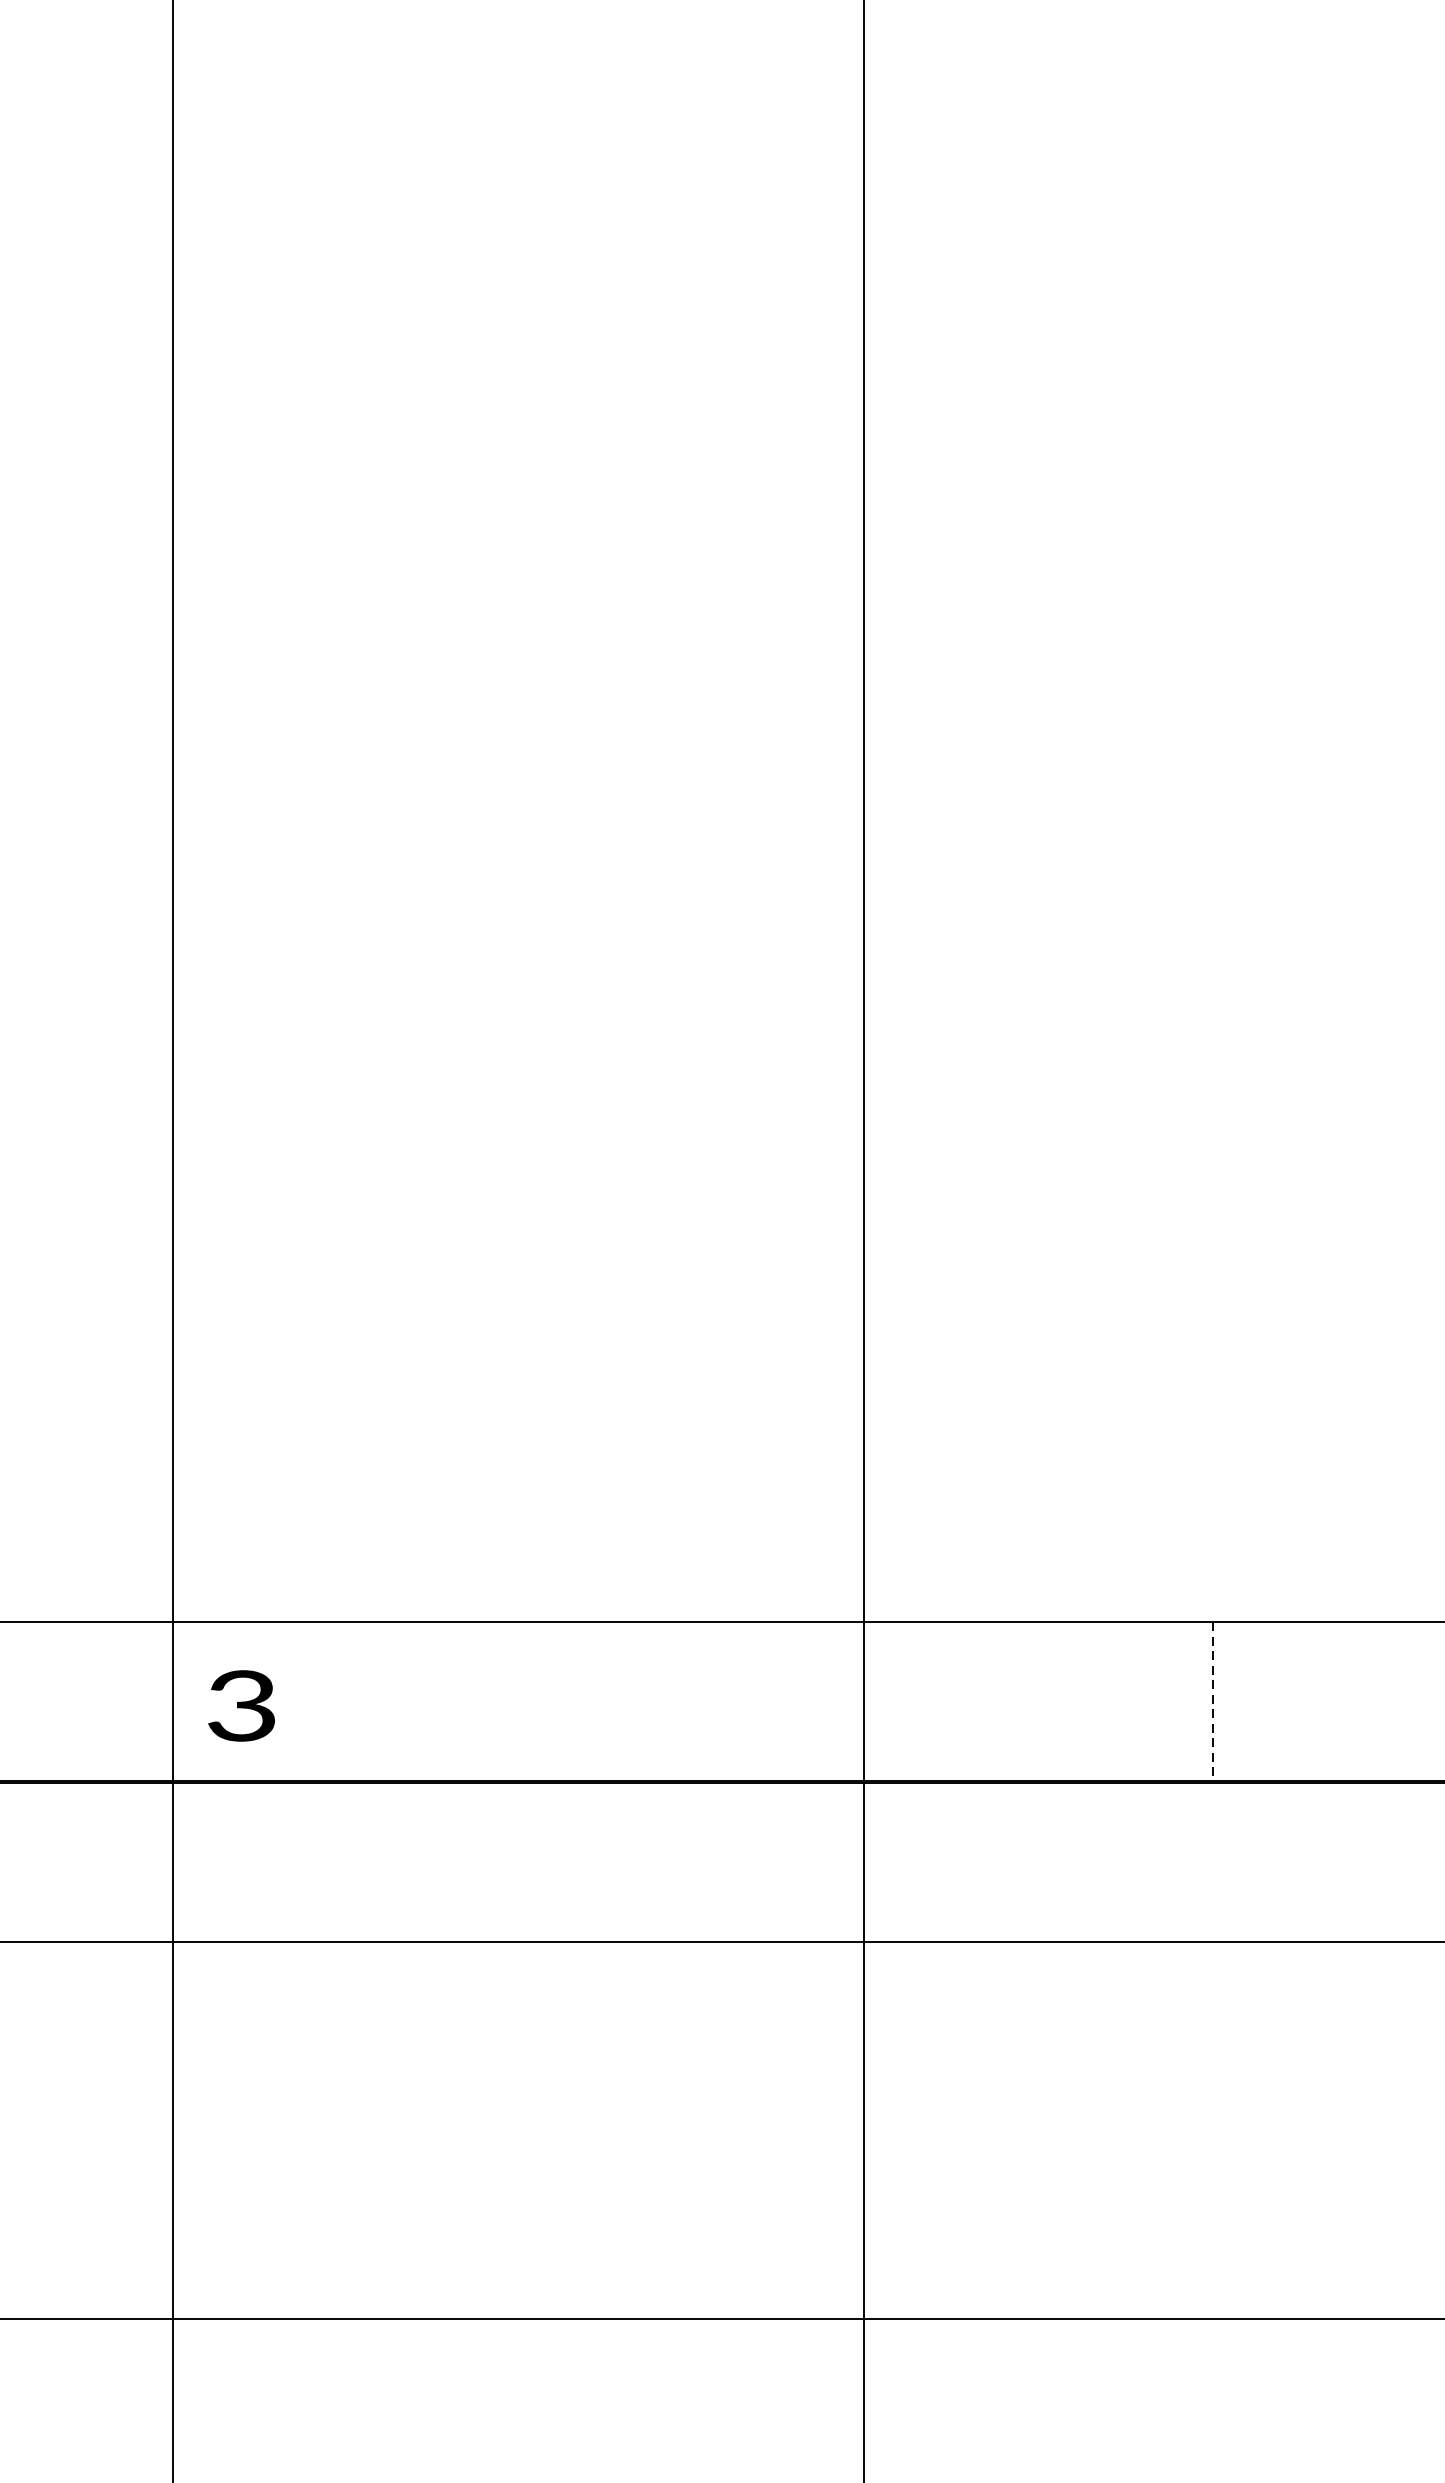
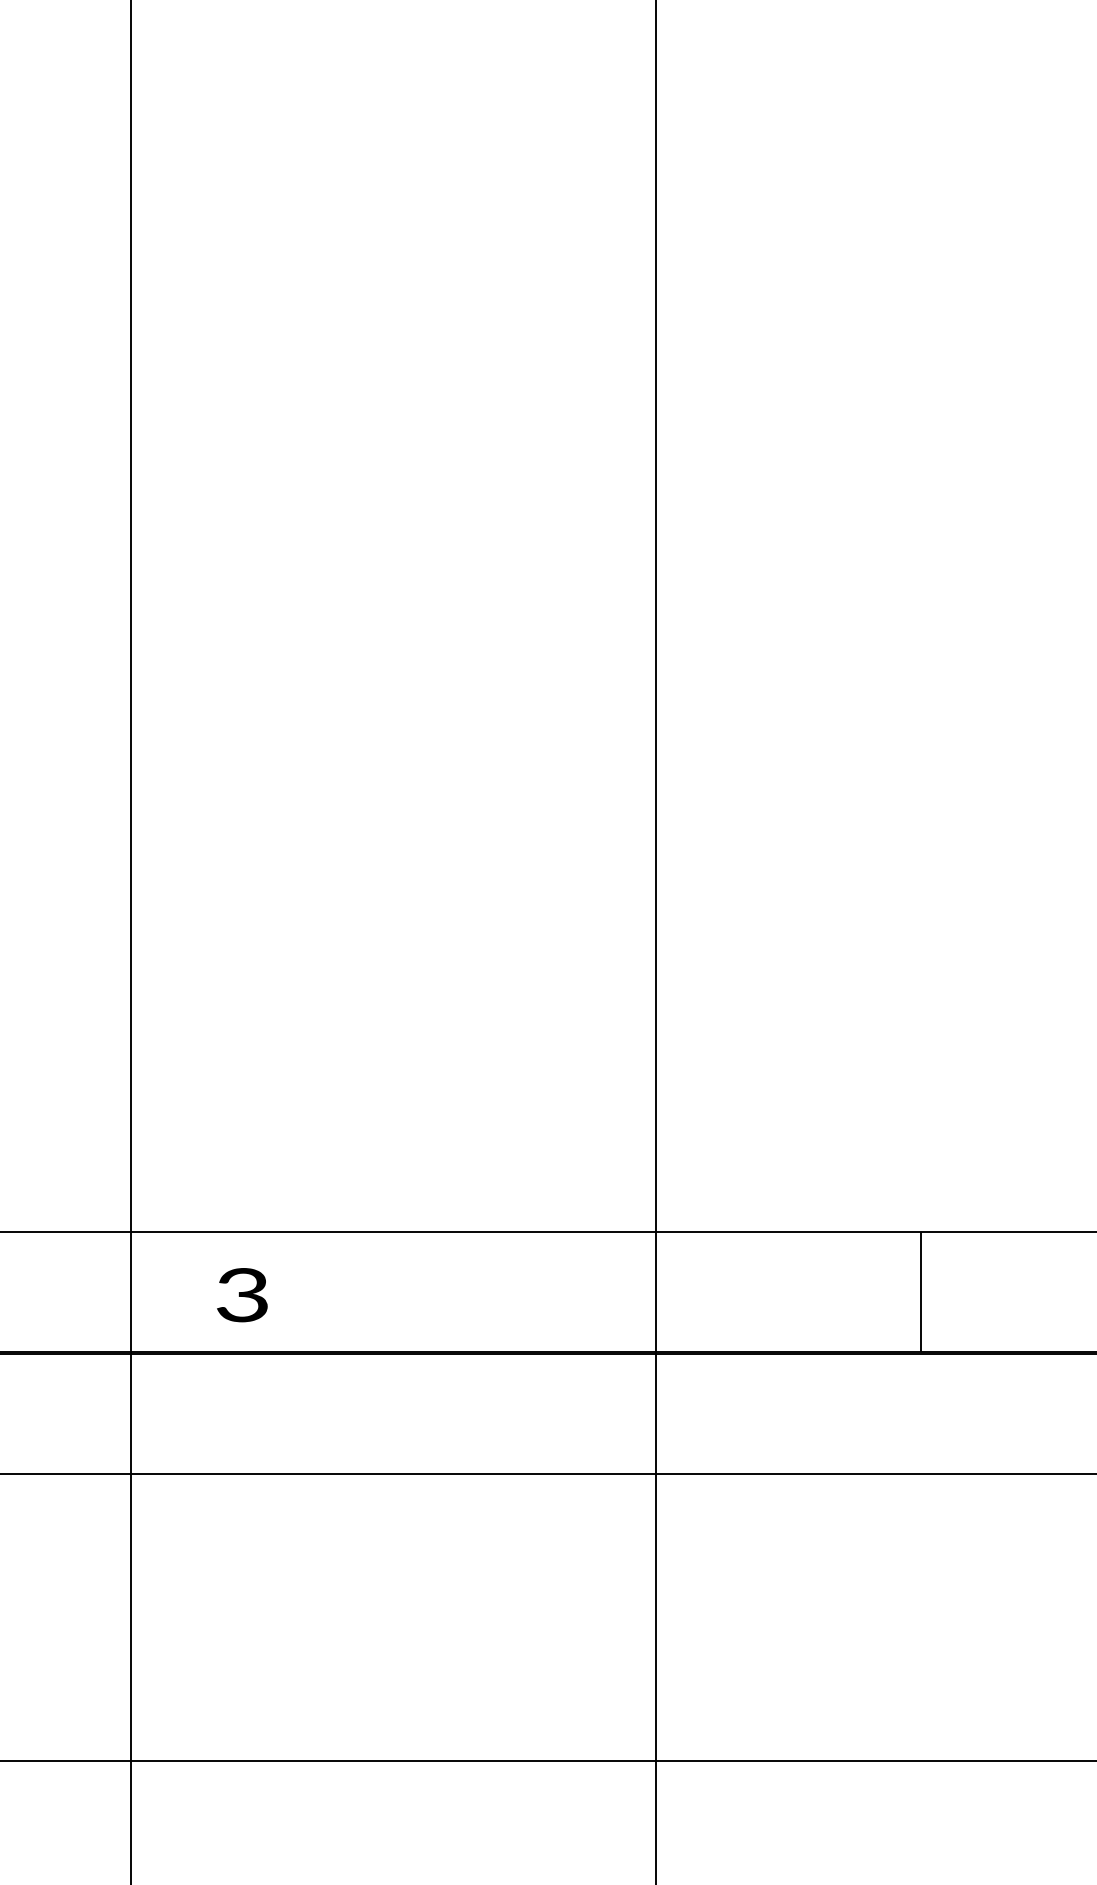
line: (1213, 1702) -> (921, 1292), dashed -> solid
text: (241, 1706) -> (242, 1295), moved

